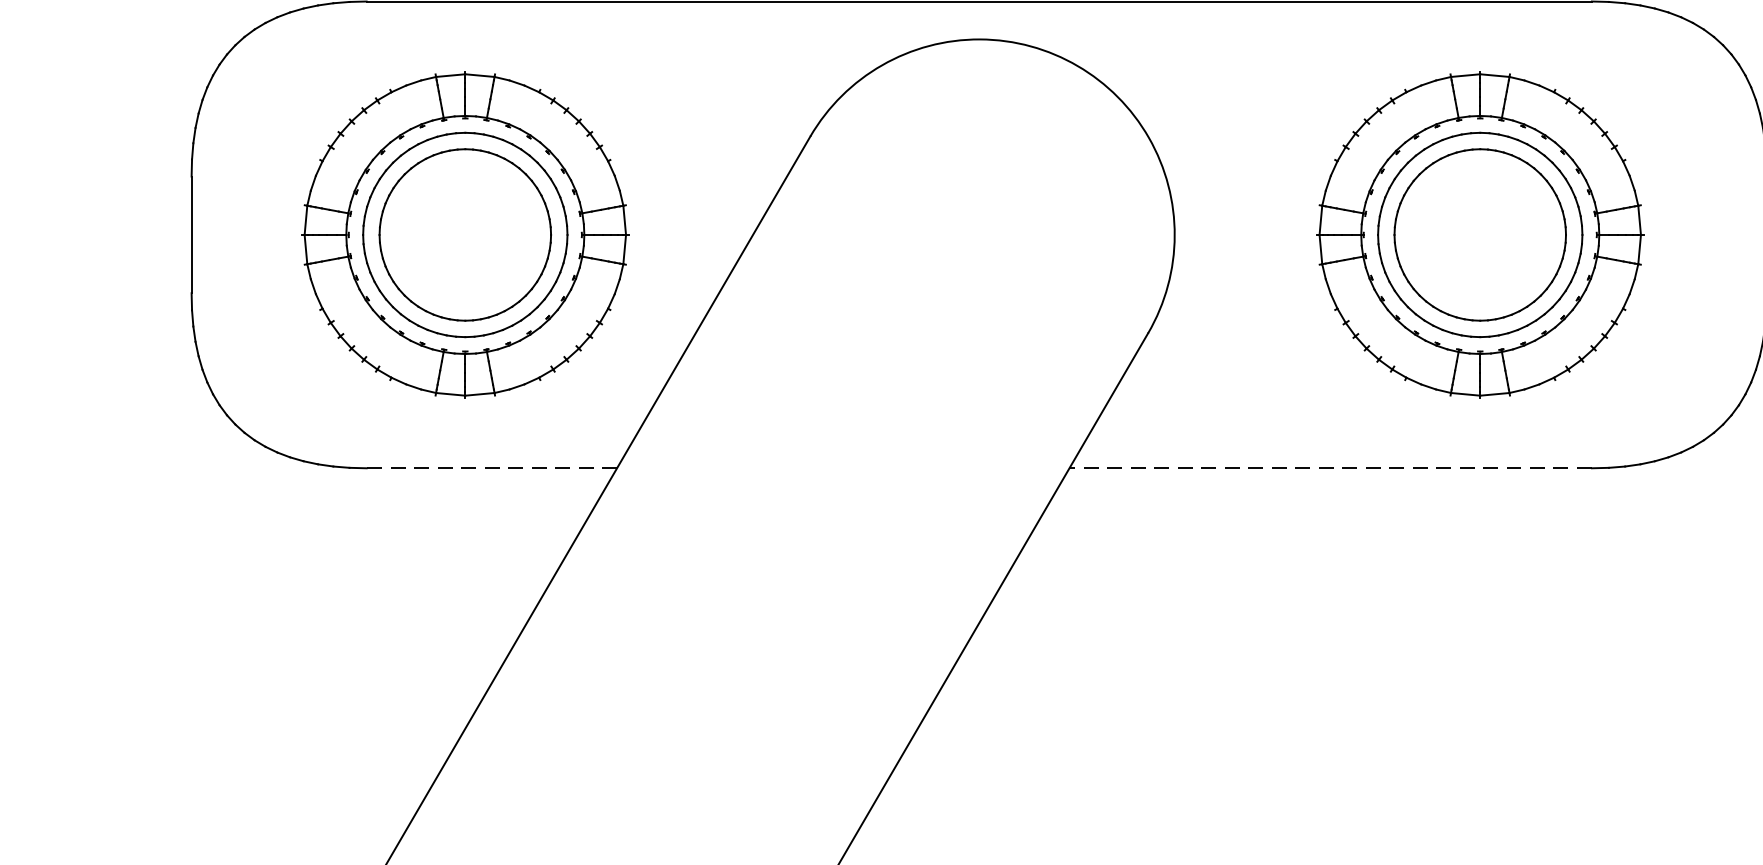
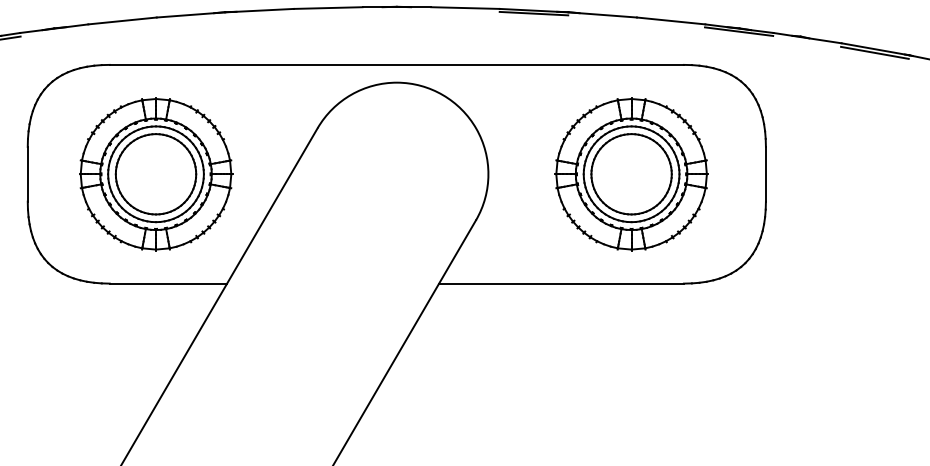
line: (491, 468) -> (168, 283), dashed -> solid
line: (1330, 468) -> (561, 283), dashed -> solid

